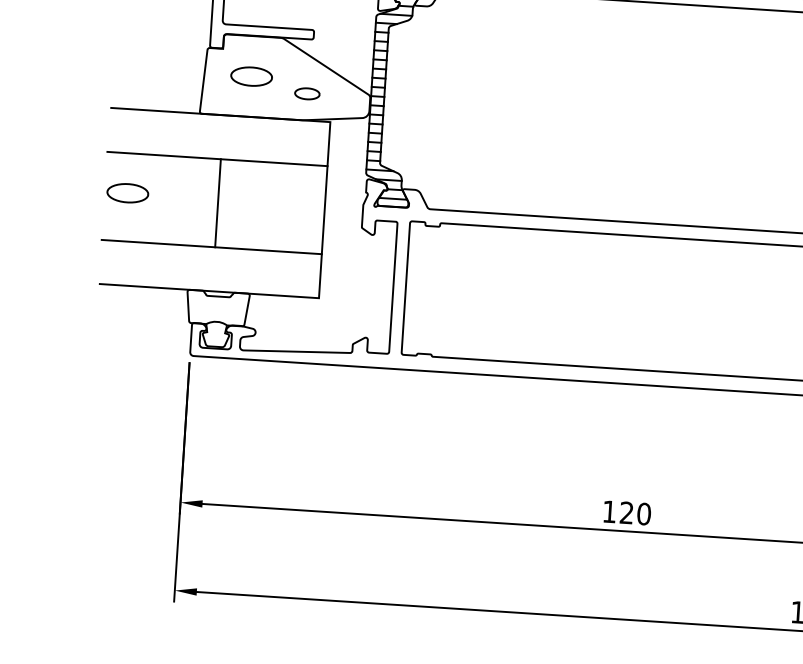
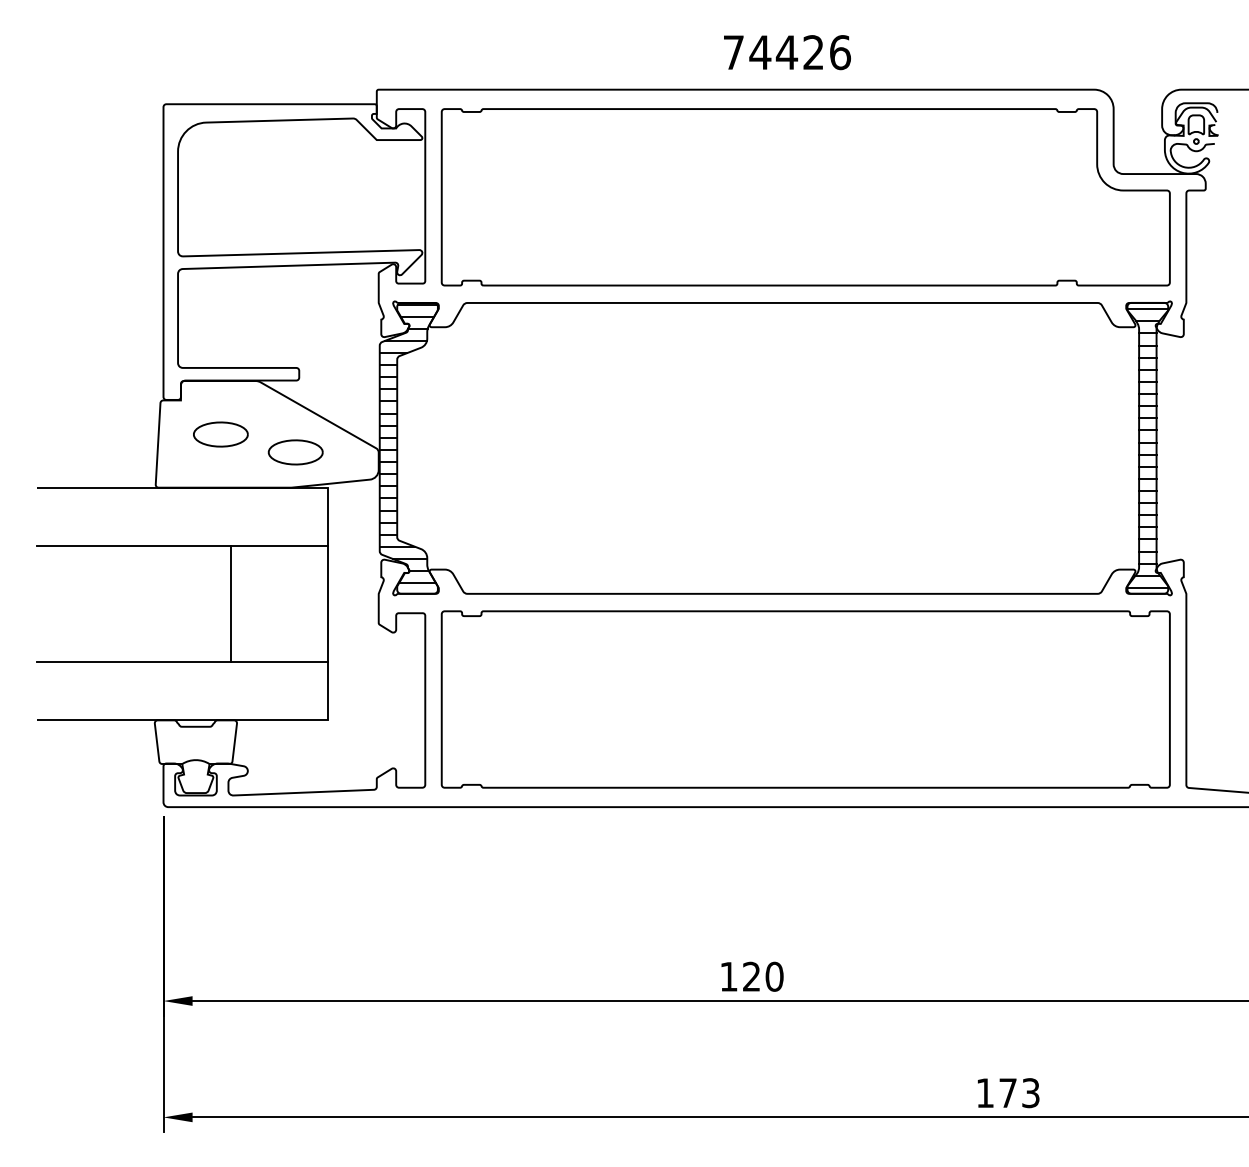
part: (307, 93) -> (295, 452), size x1.67
part: (127, 193) -> (67, 598), removed
line: (218, 202) -> (231, 603), moved

